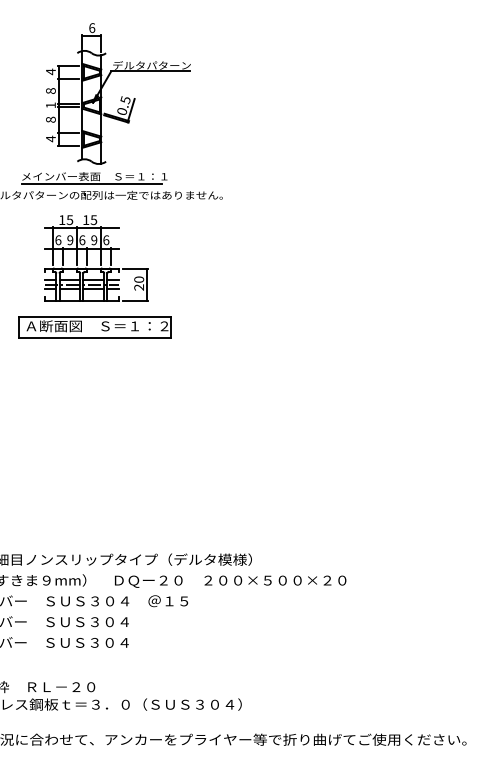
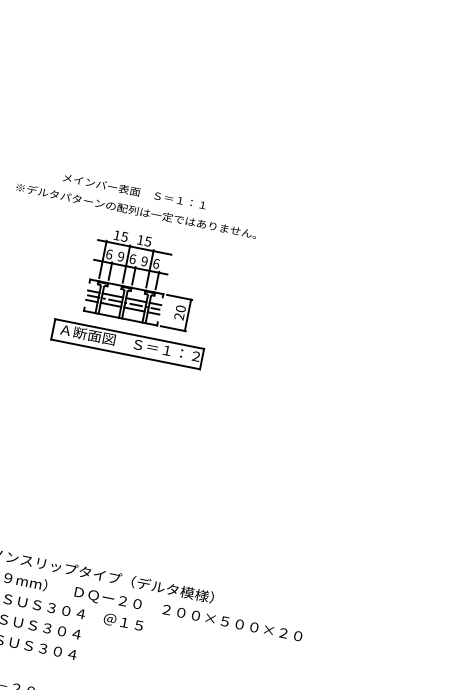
part: (118, 93) -> (174, 114), removed
line: (91, 183) -> (130, 197), removed
part: (96, 258) -> (143, 279), moved
part: (94, 327) -> (127, 343), moved

